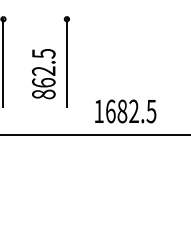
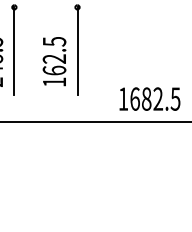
text: (43, 93) -> (54, 81), 862.5 -> 162.5
text: (125, 110) -> (149, 98), moved

